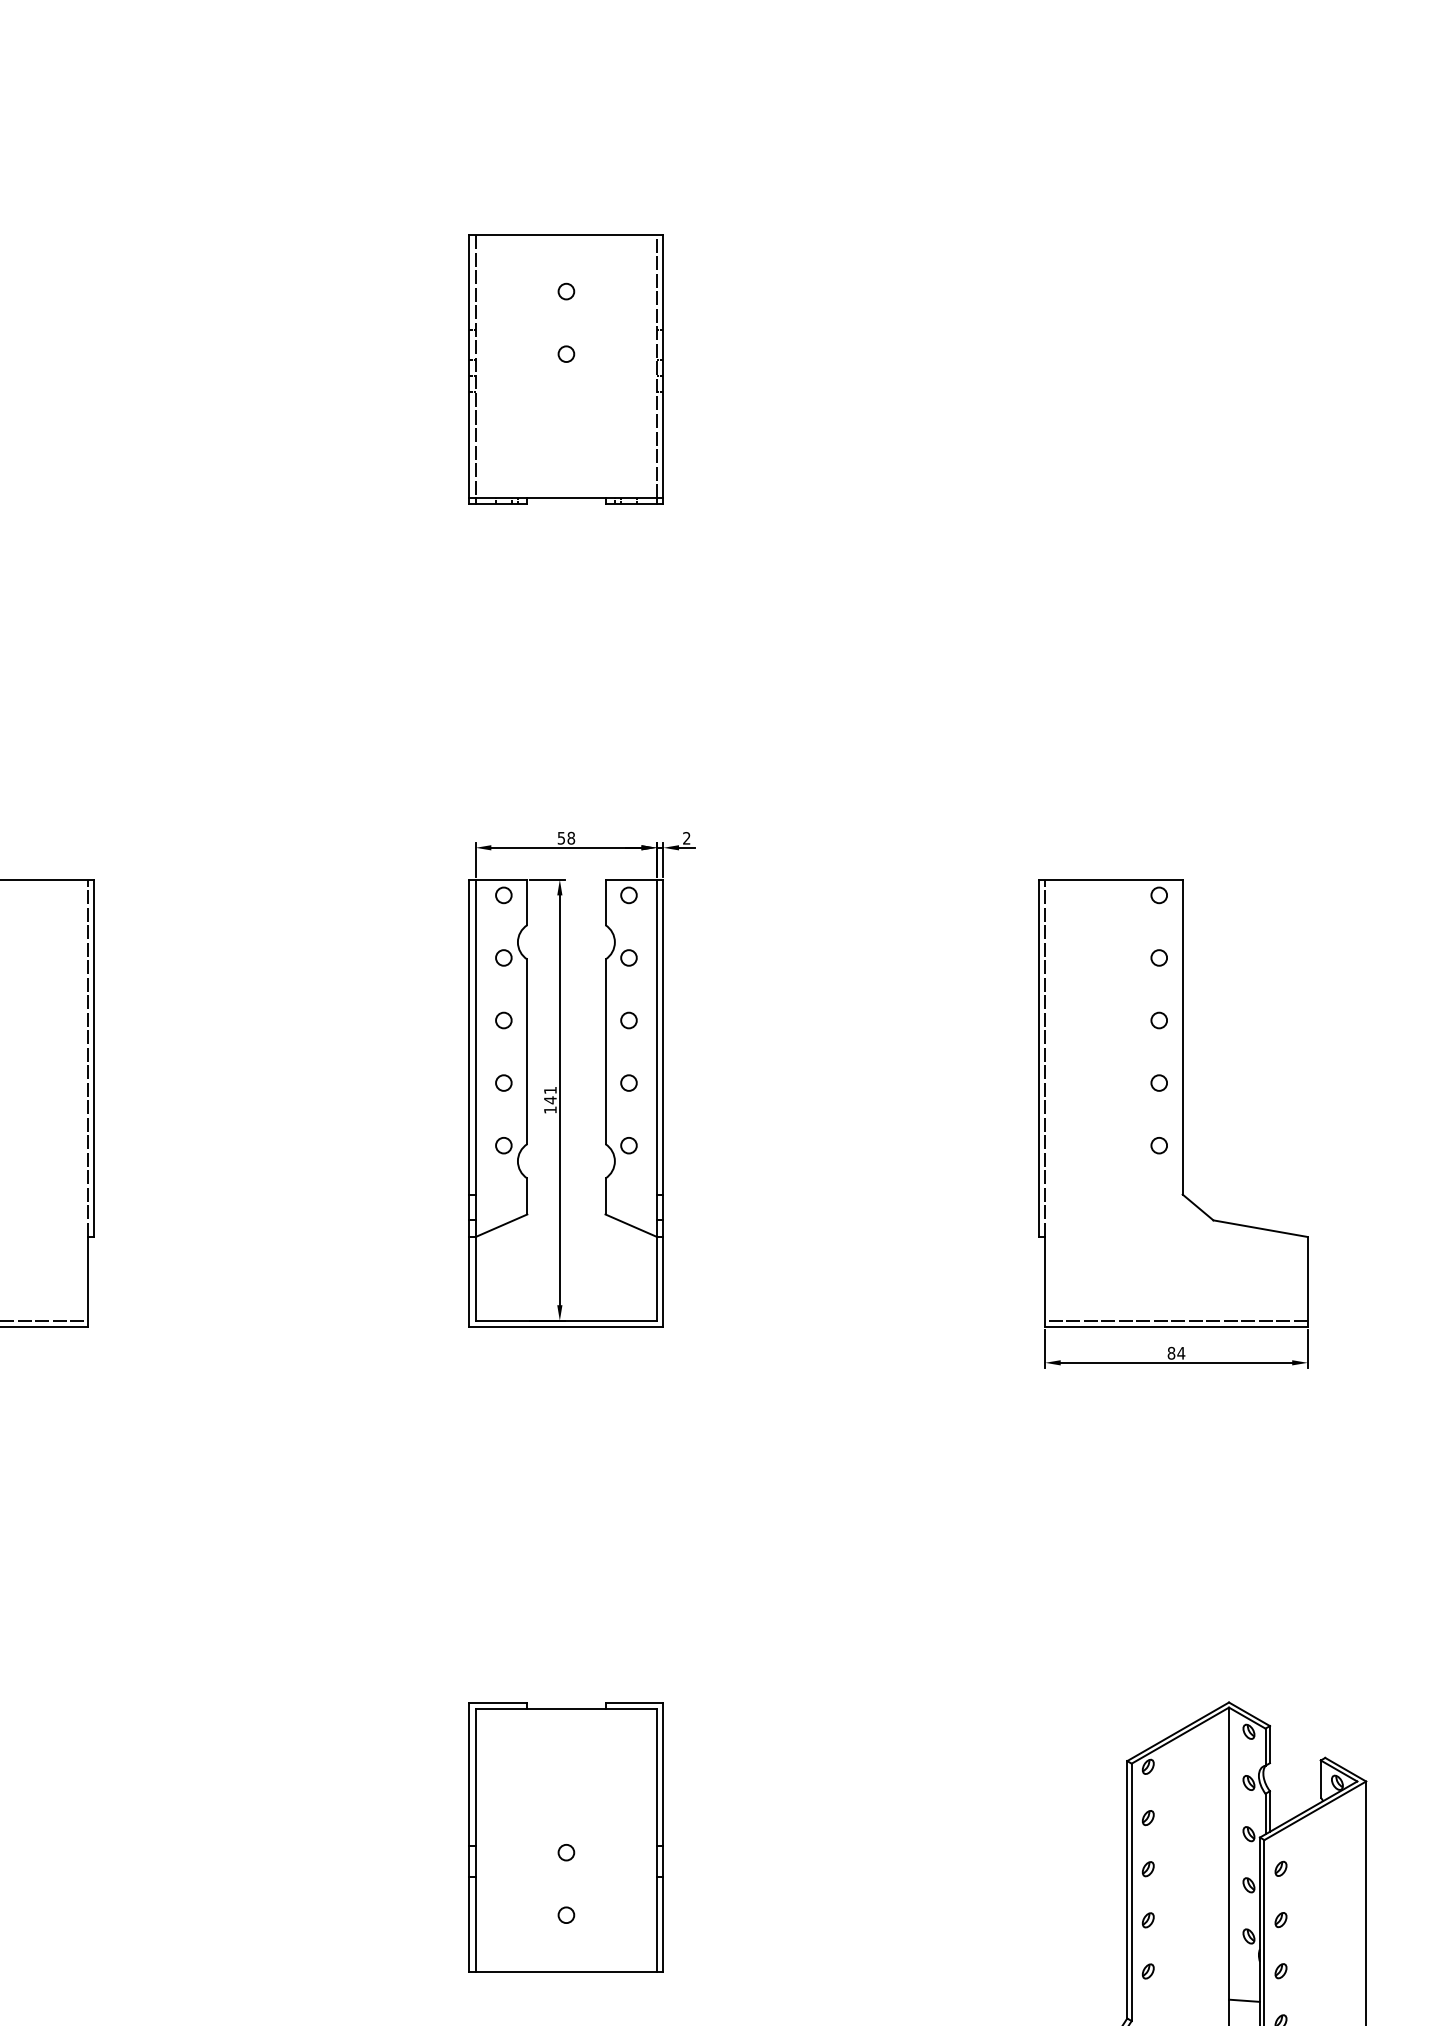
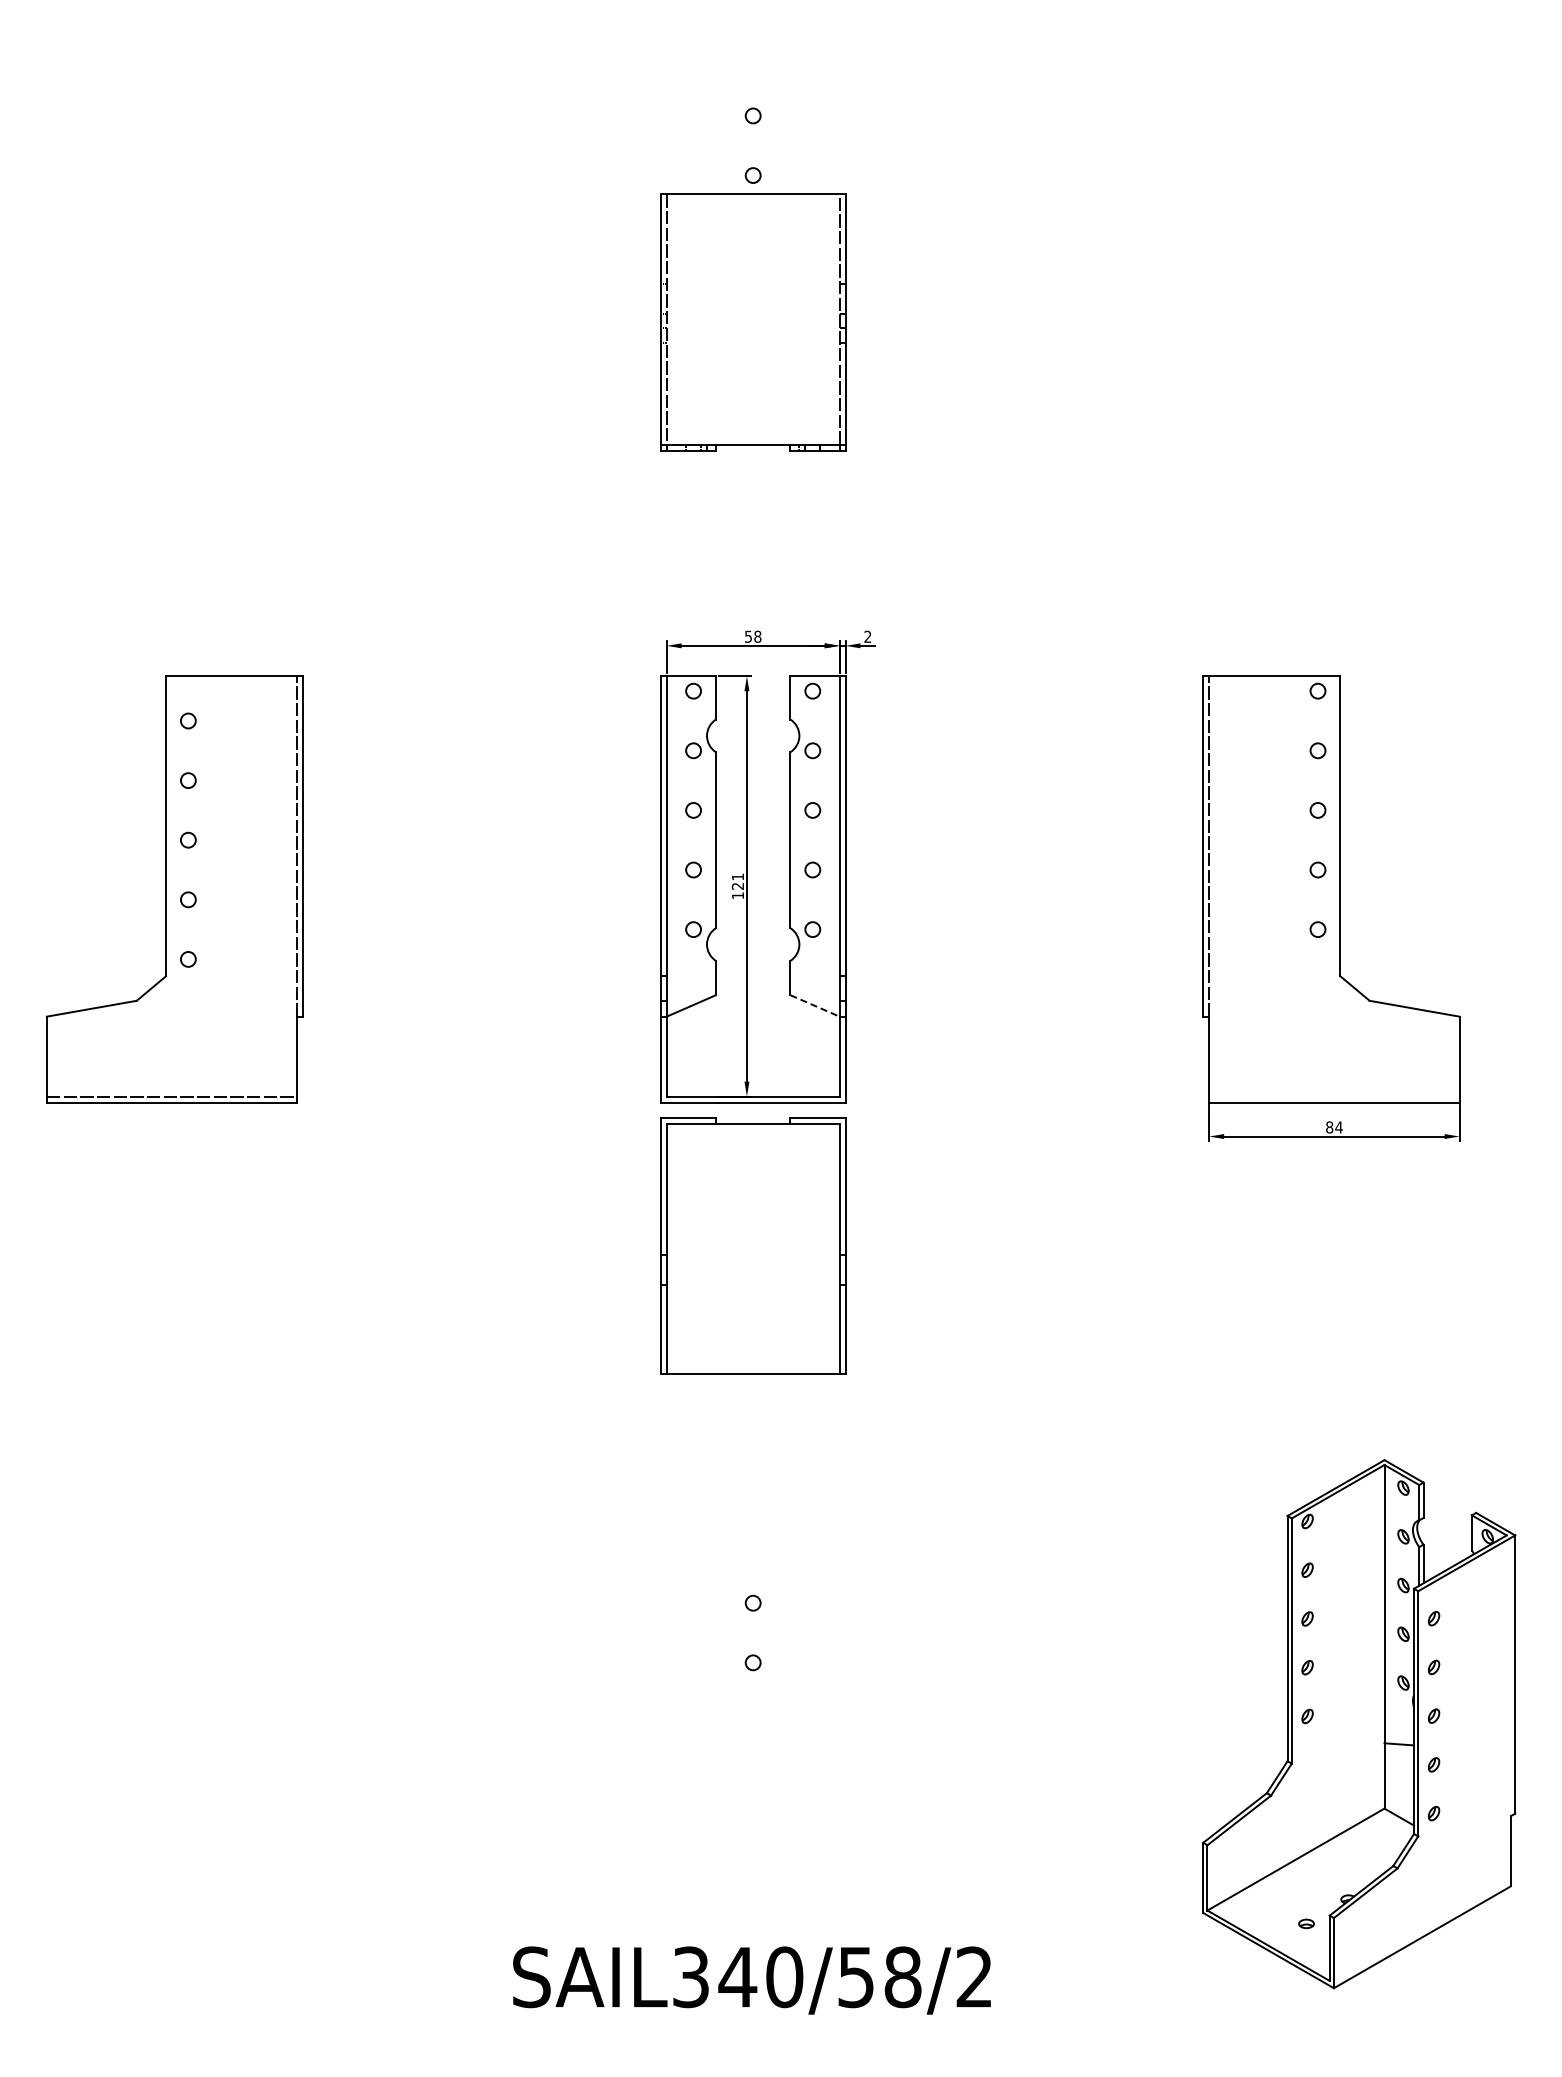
part: (566, 369) -> (753, 322), moved
text: (549, 1100) -> (737, 886), 141 -> 121
line: (631, 1225) -> (815, 1005), solid -> dashed
line: (1176, 1320) -> (1334, 1096), removed
part: (566, 1836) -> (753, 1245), moved

